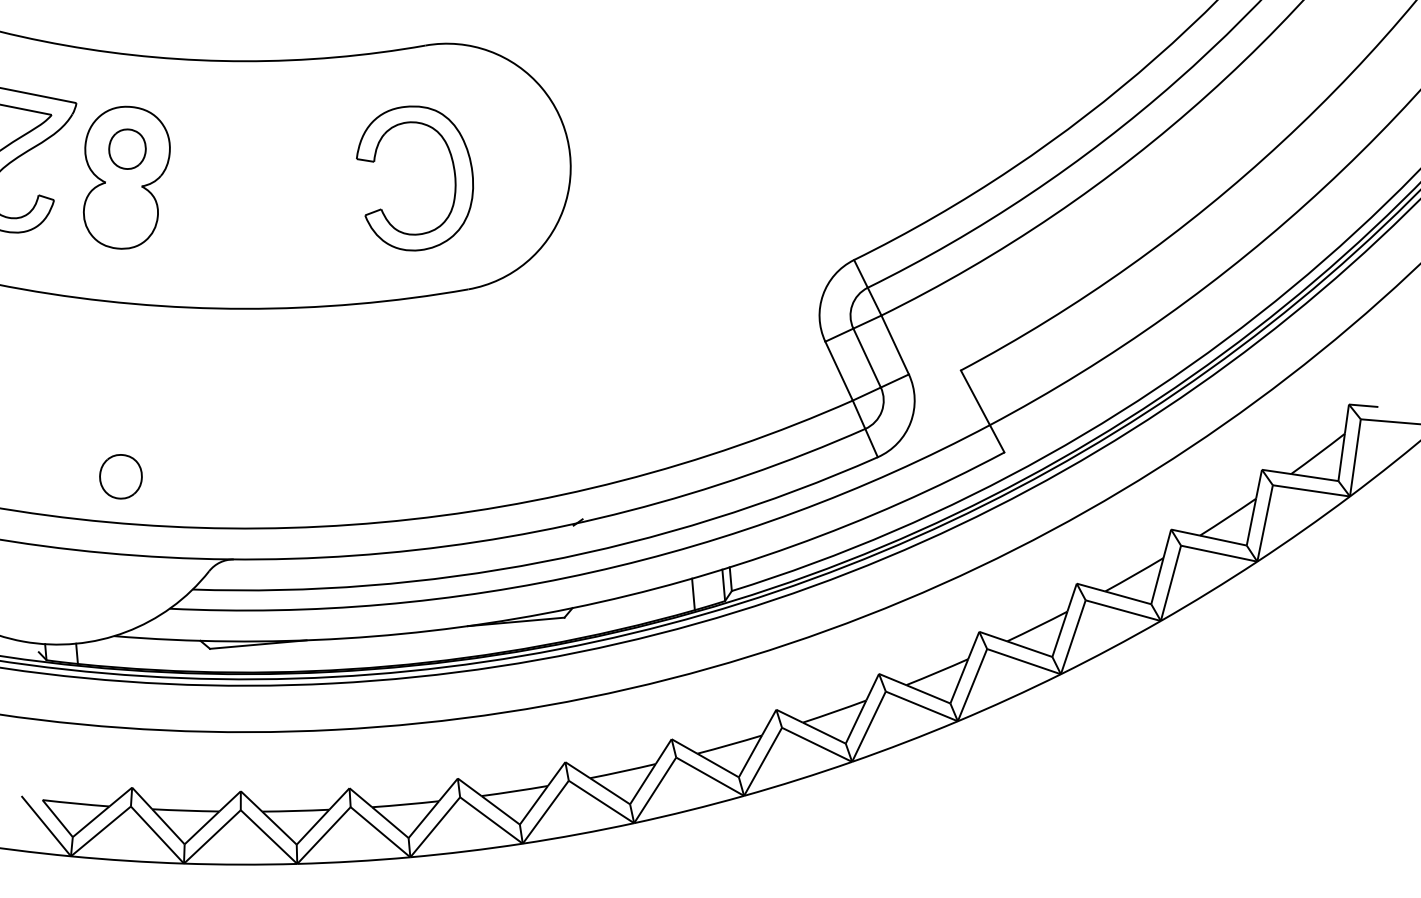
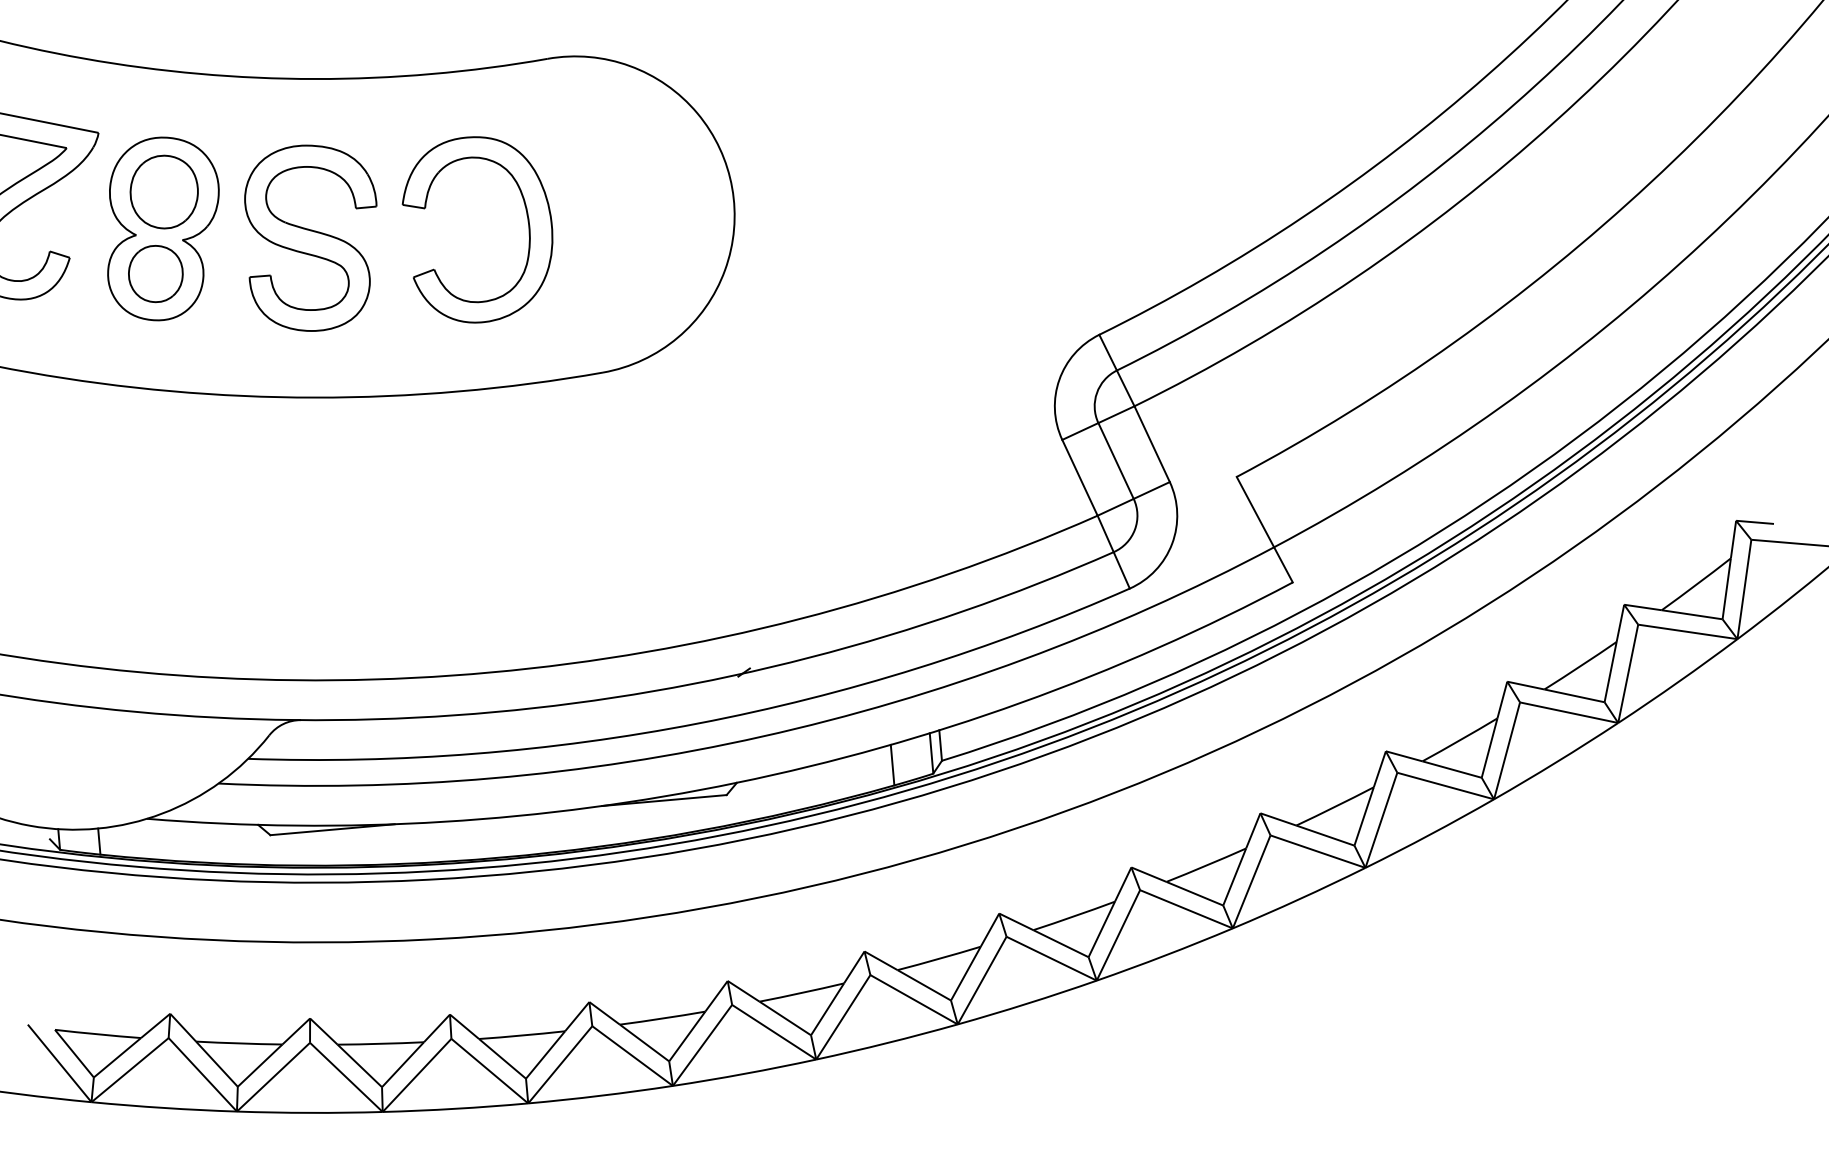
part: (127, 149) -> (164, 192), size x1.43
part: (453, 172) -> (527, 222), moved
part: (241, 184) -> (310, 237), added
part: (120, 476) -> (155, 273), moved

